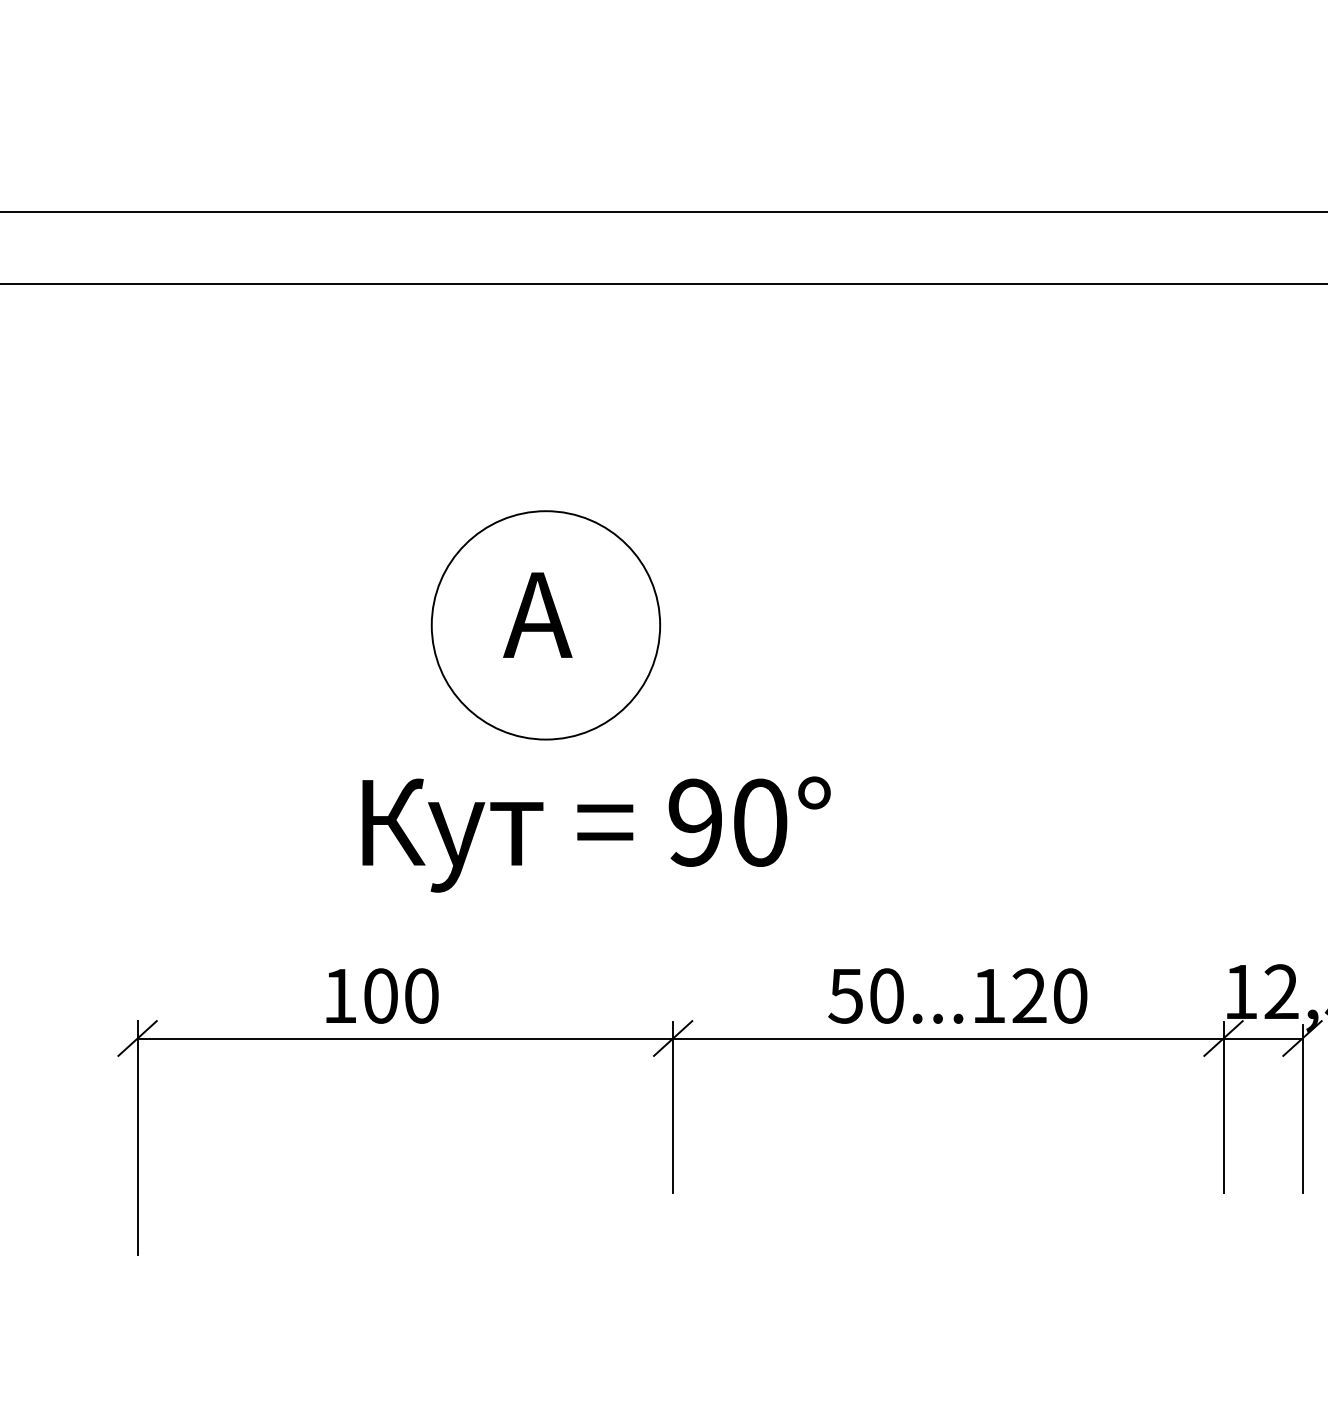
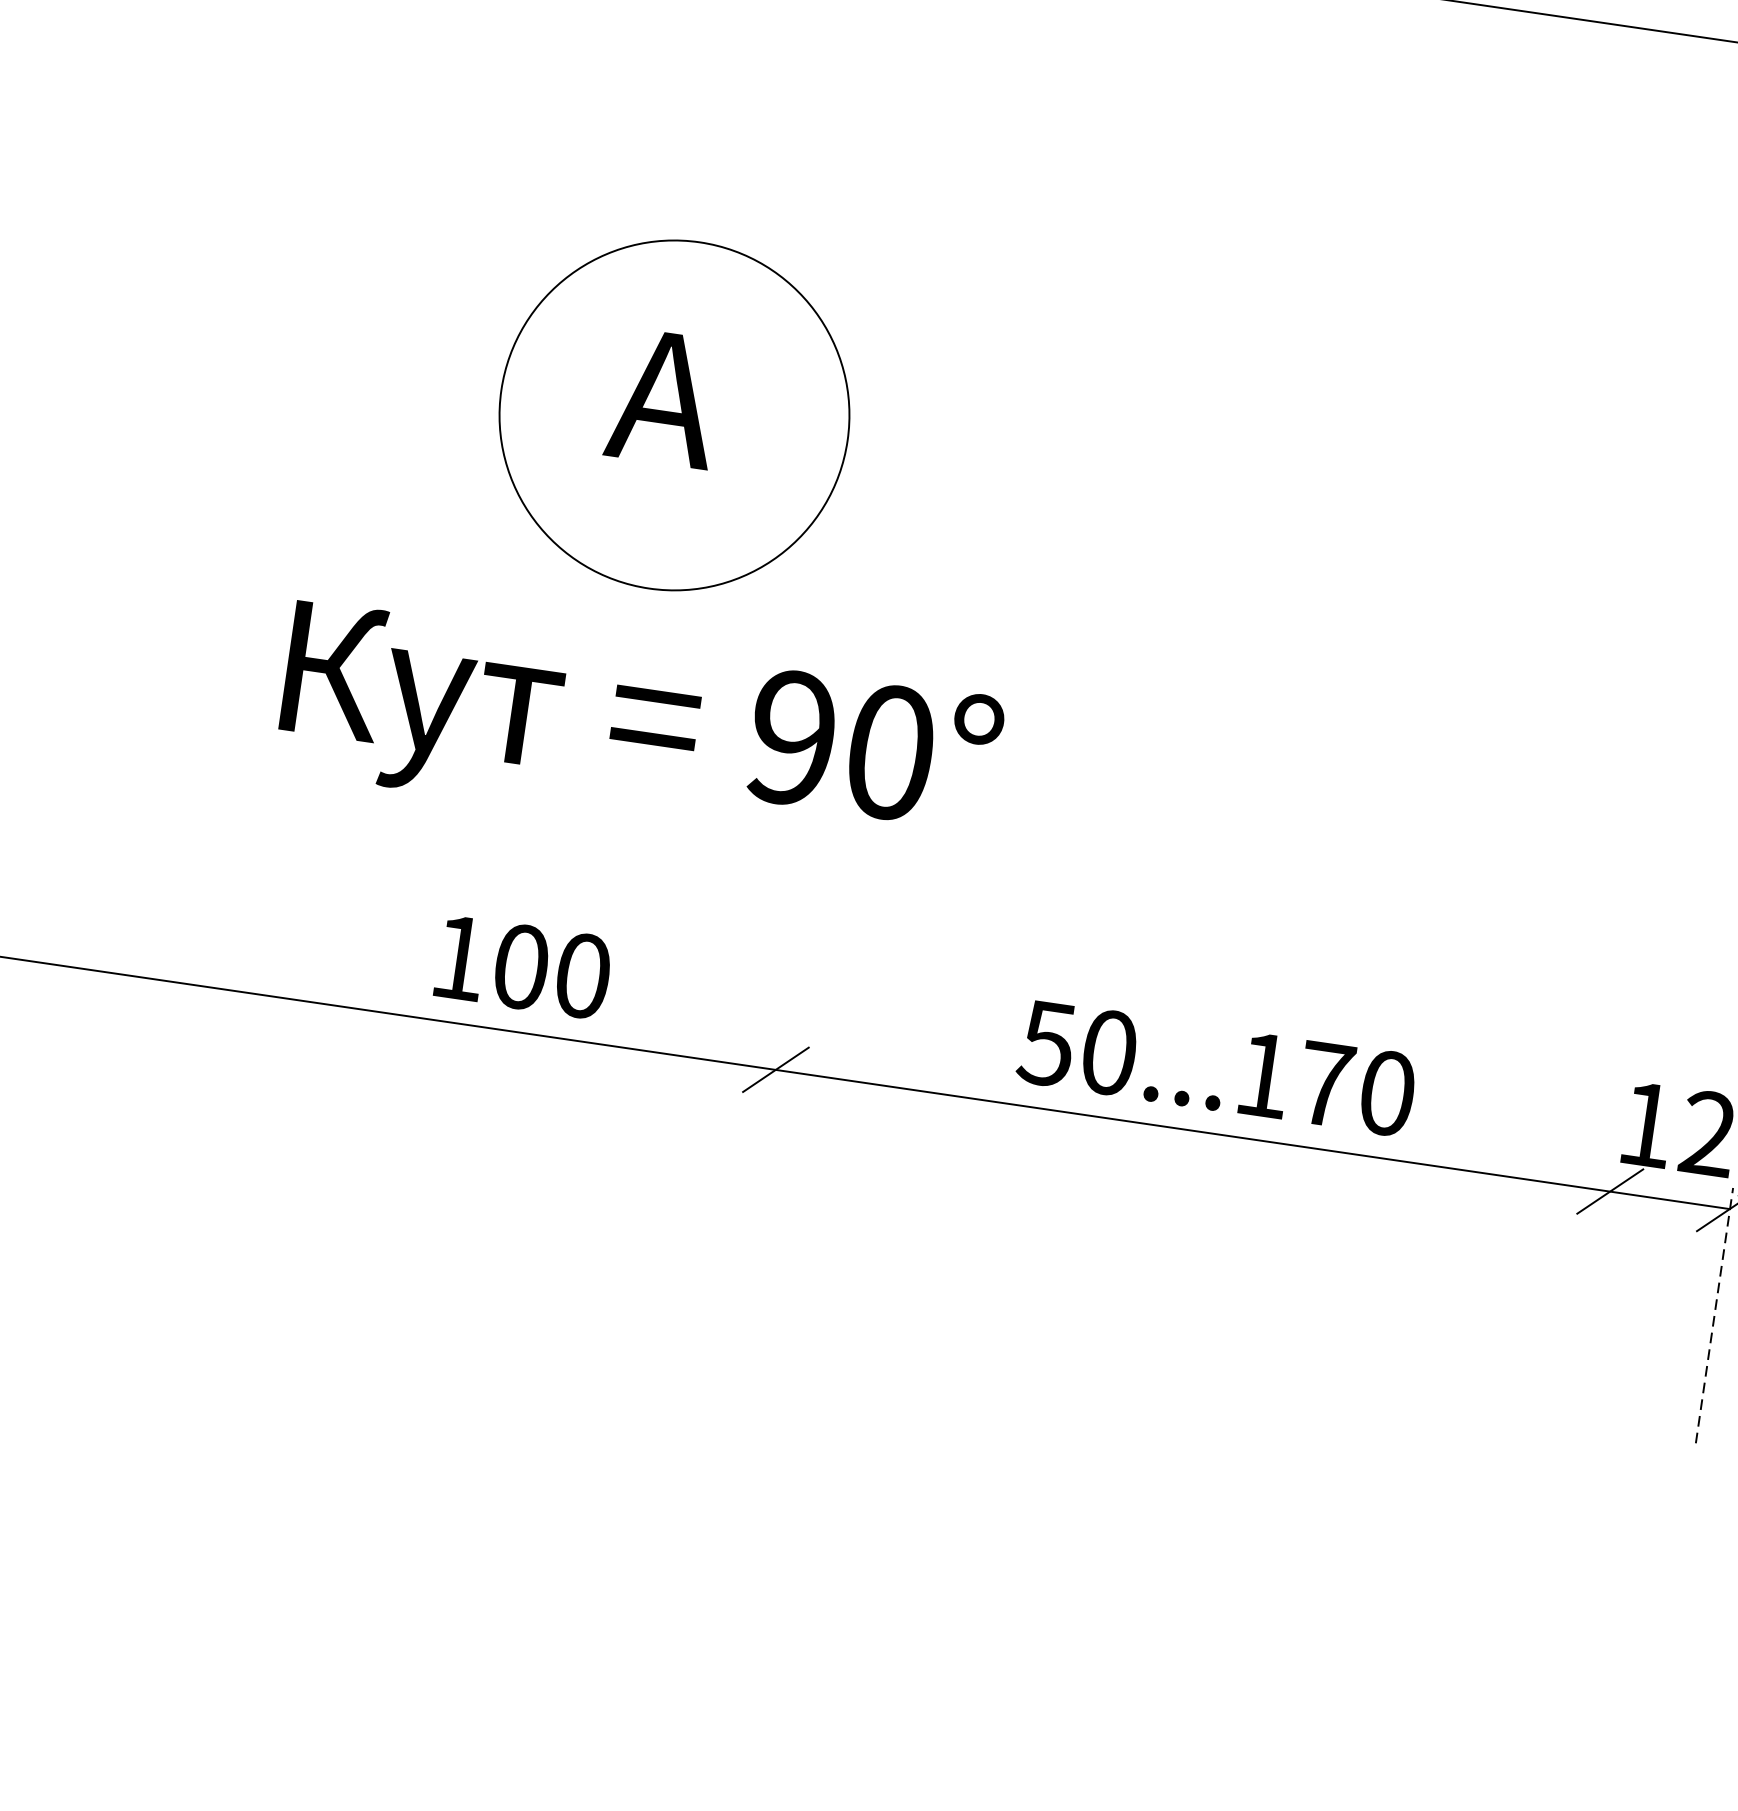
text: (596, 834) -> (639, 734), moved
text: (382, 995) -> (523, 966), moved
text: (1029, 995) -> (1325, 1083), 50...120 -> 50...170
line: (673, 1107) -> (761, 1174), removed
line: (1223, 1107) -> (1594, 1296), removed
line: (1302, 1108) -> (1714, 1315), solid -> dashed

